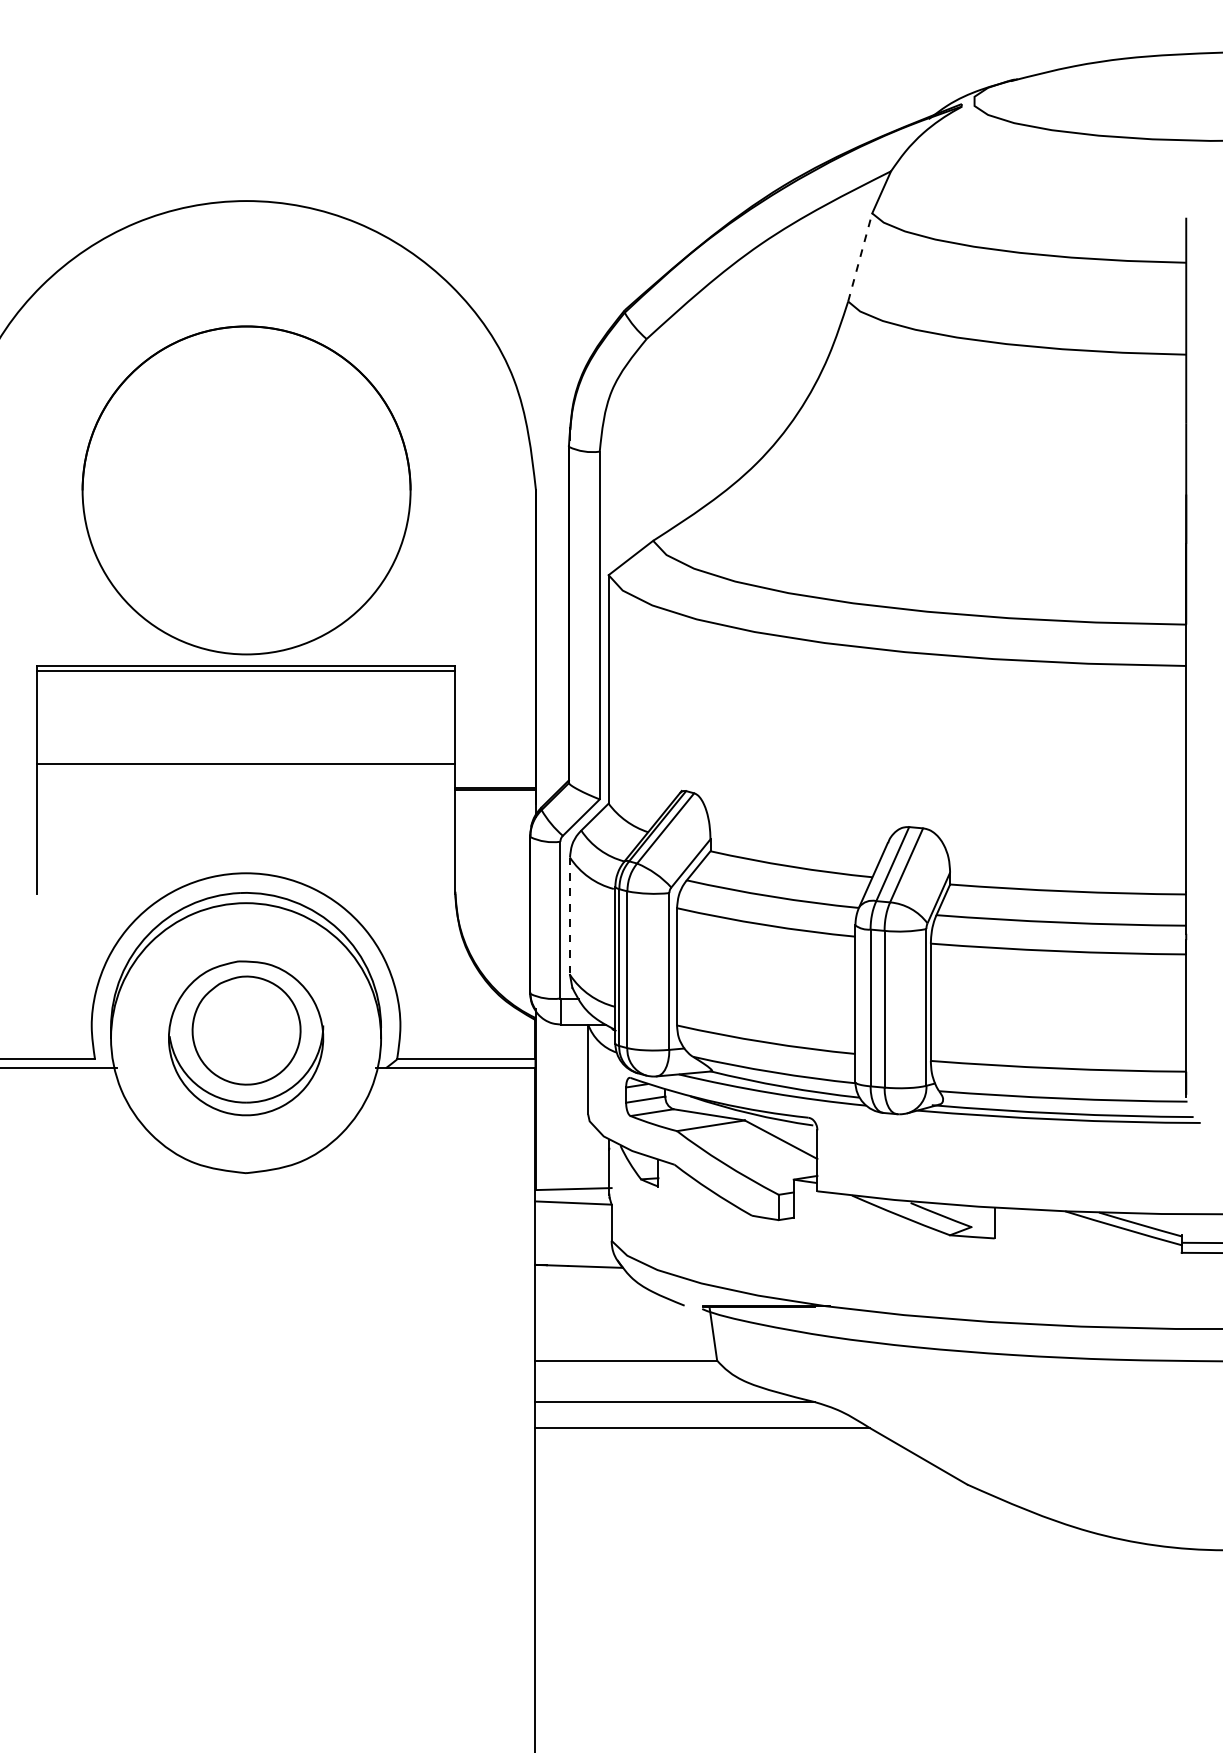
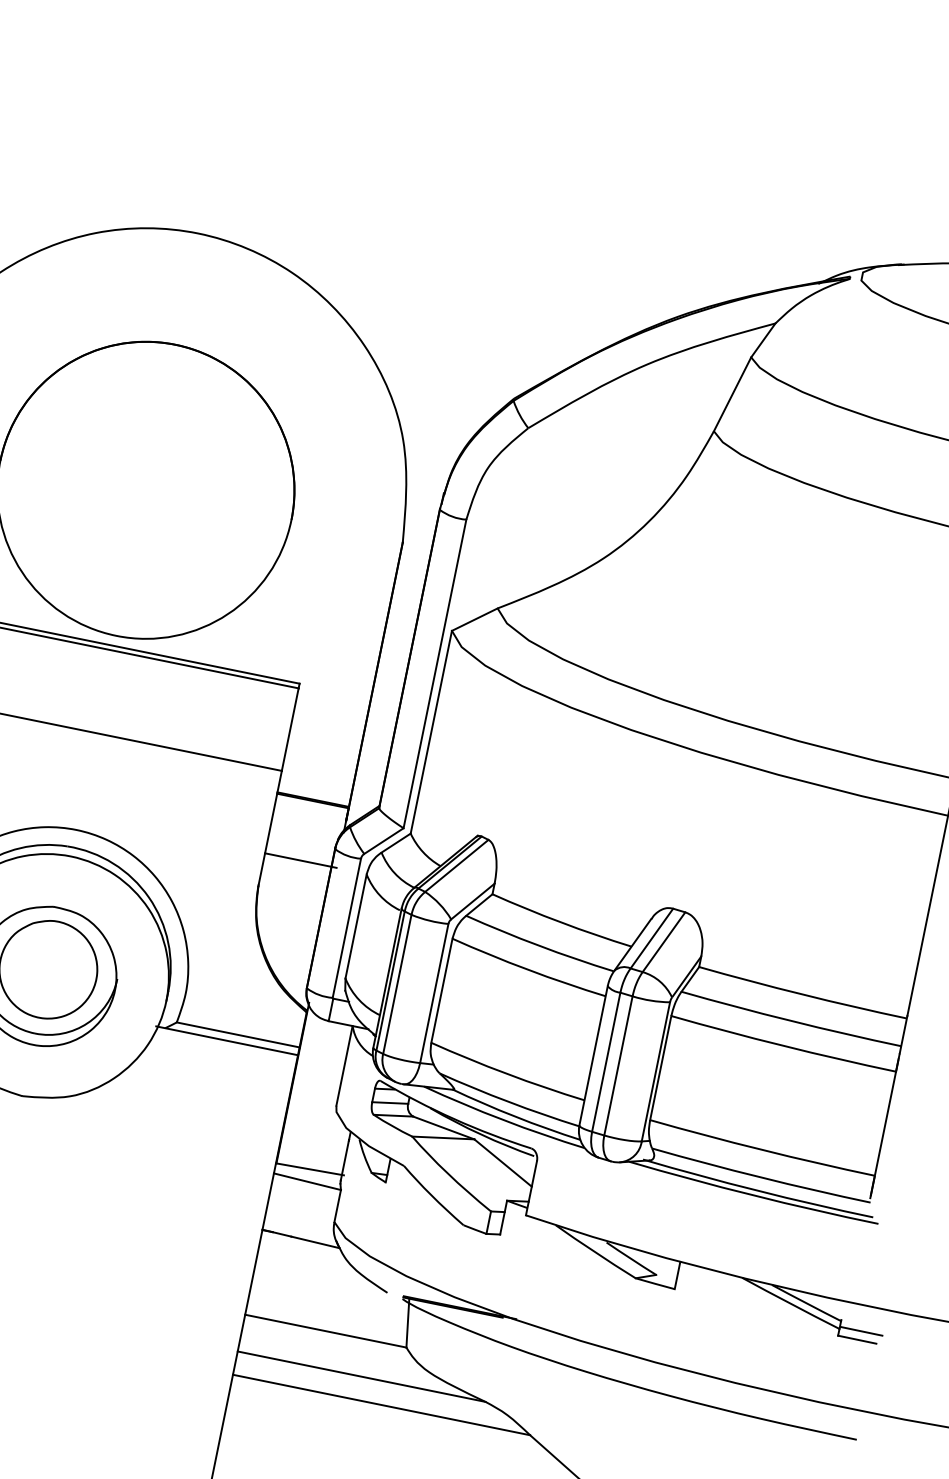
line: (860, 257) -> (732, 394), dashed -> solid
line: (495, 857) -> (300, 860), added
line: (569, 916) -> (355, 926), dashed -> solid

